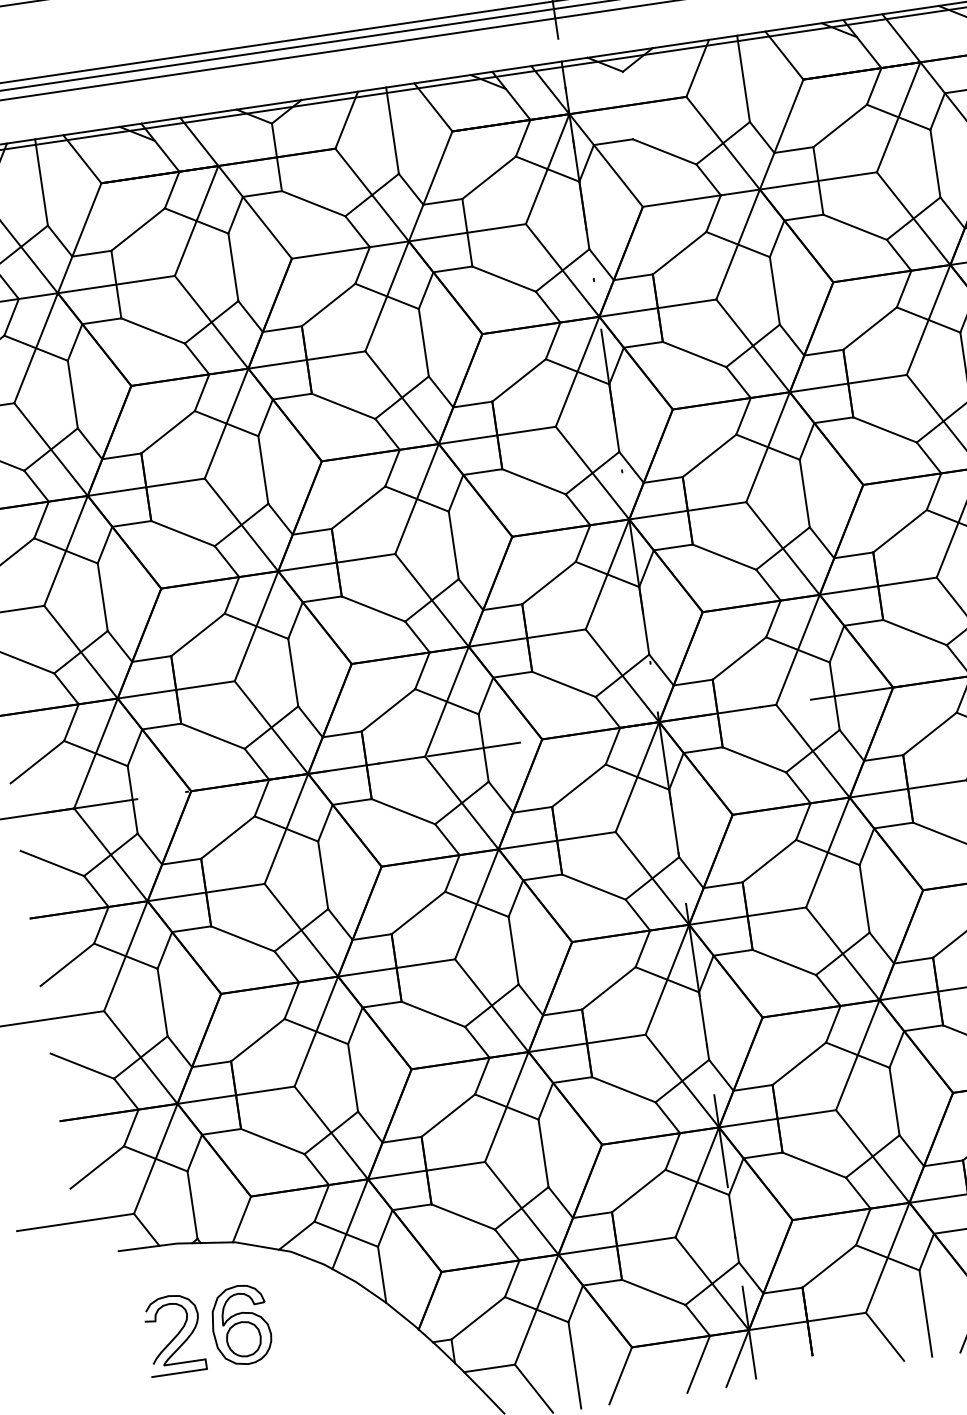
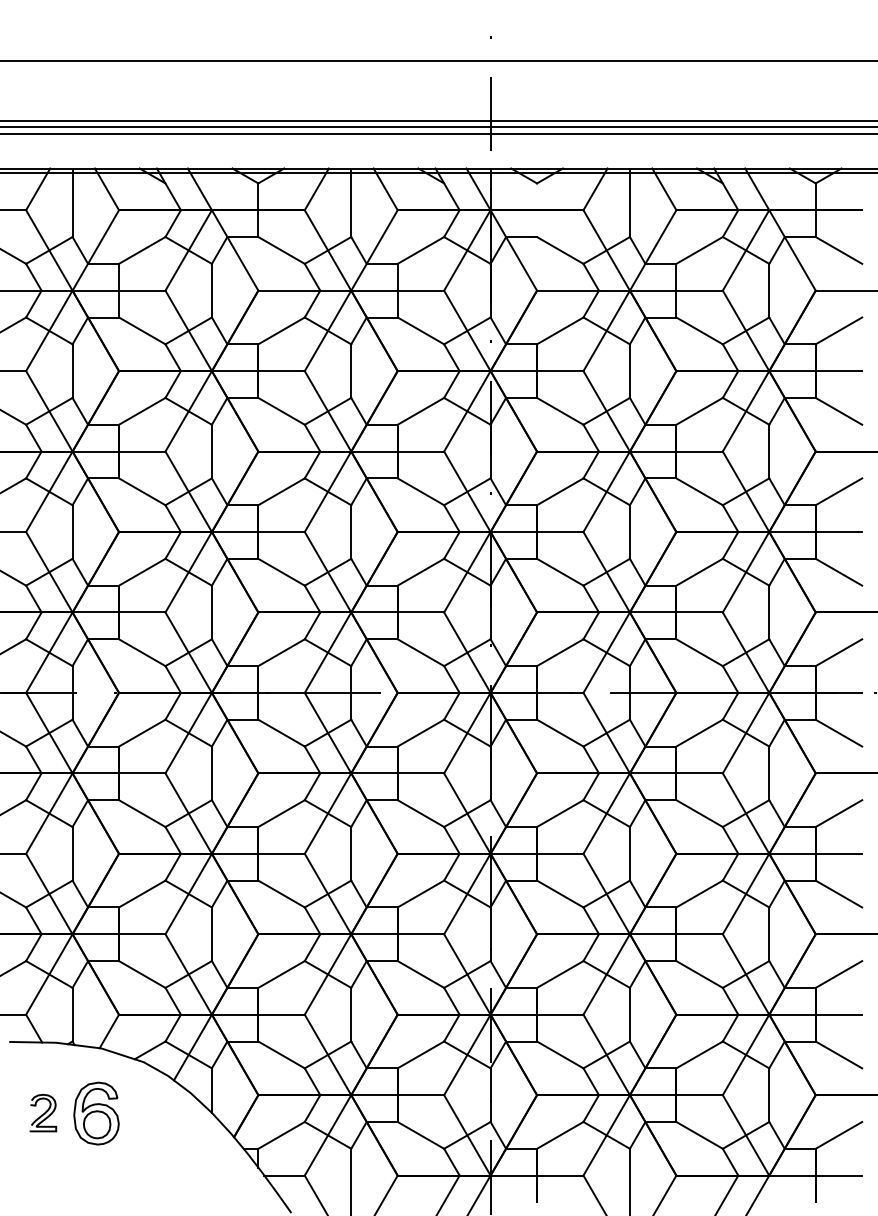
part: (172, 1333) -> (42, 1112), size x0.6

